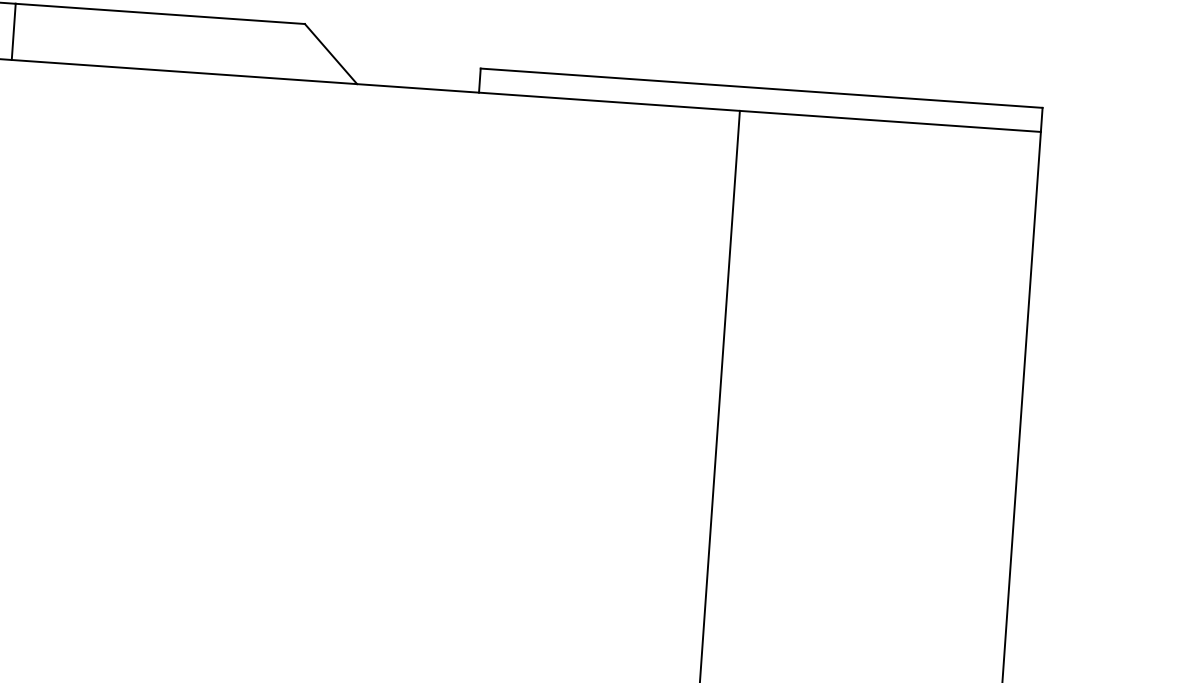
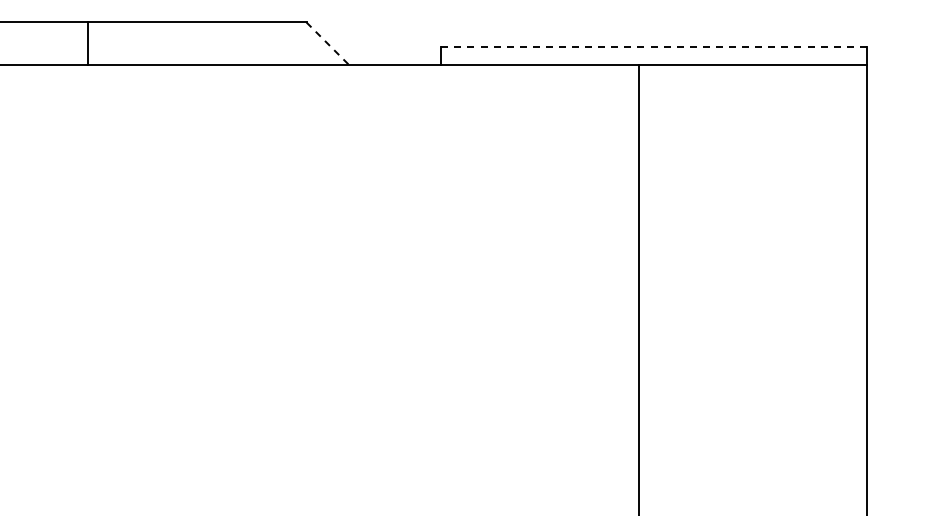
line: (331, 55) -> (328, 44), solid -> dashed
line: (762, 87) -> (654, 46), solid -> dashed

